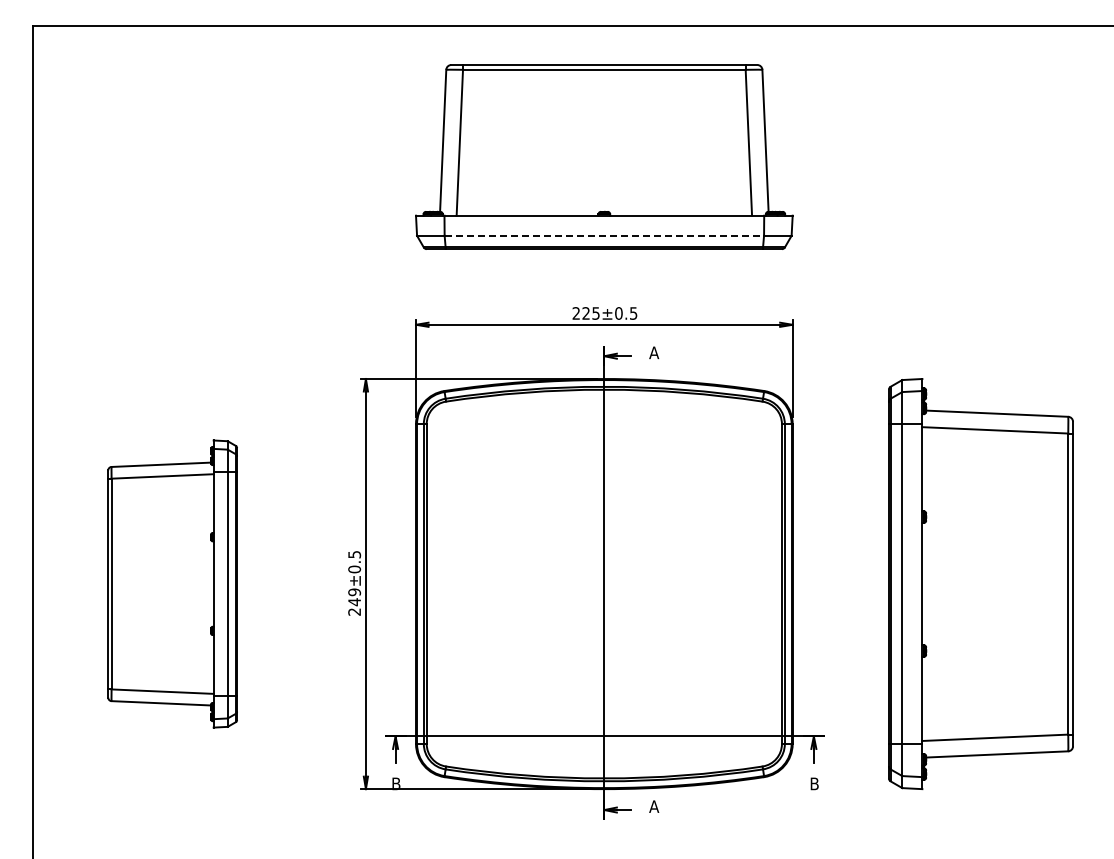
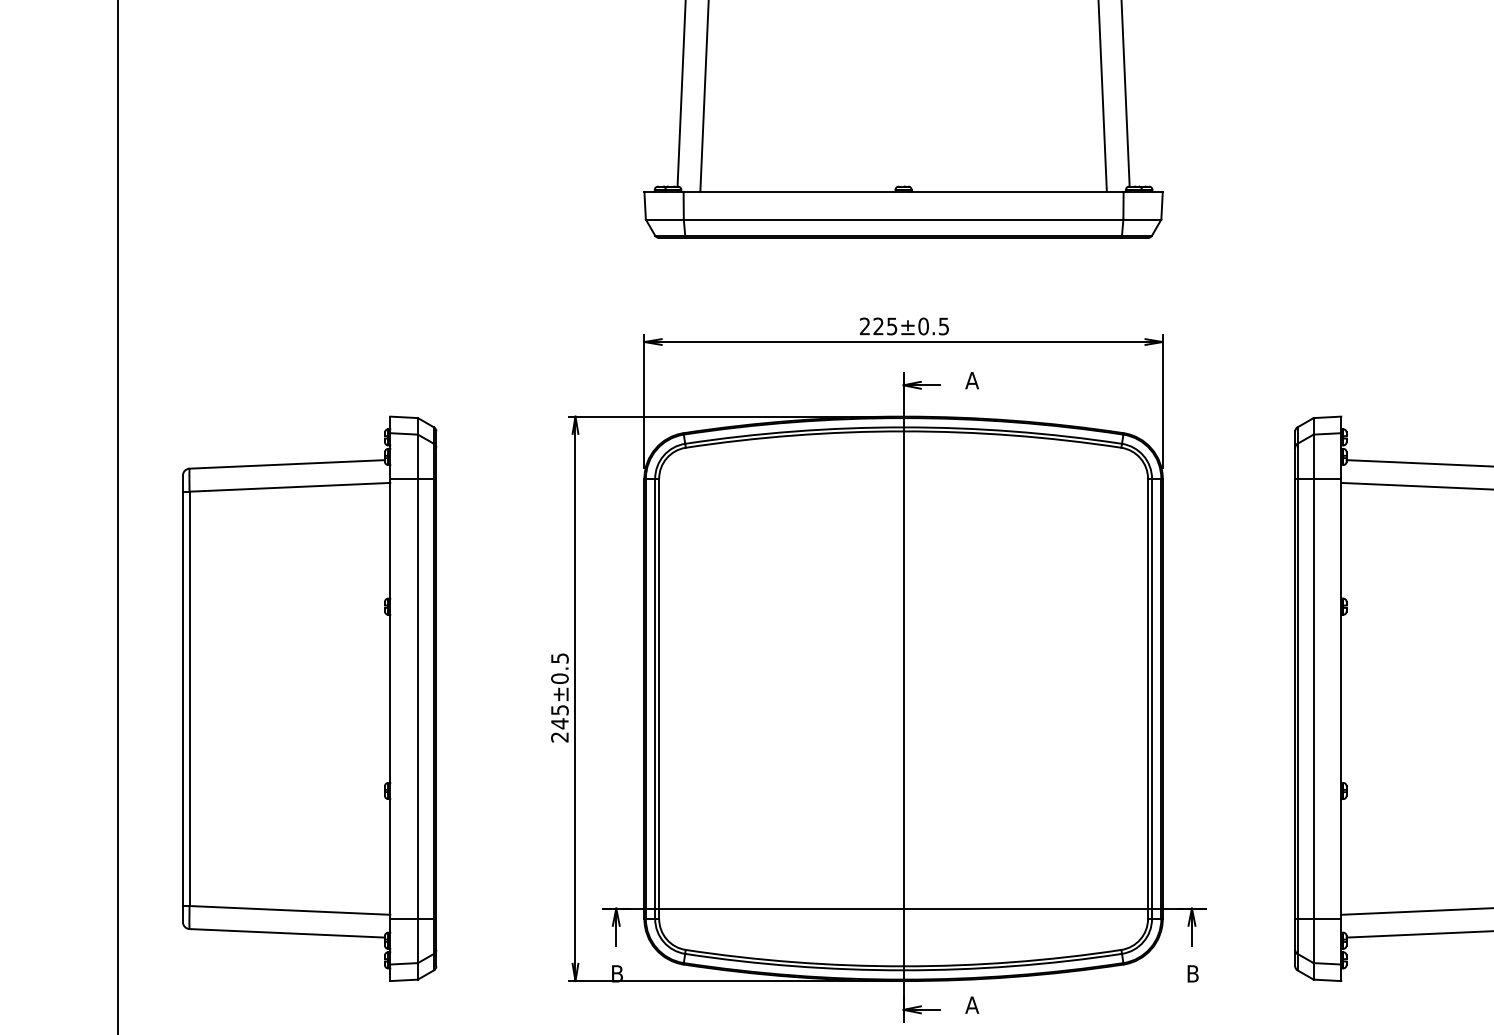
line: (604, 235) -> (903, 219), dashed -> solid
part: (172, 583) -> (309, 698), size x1.43
text: (354, 592) -> (559, 710), 249±0.5 -> 245±0.5

